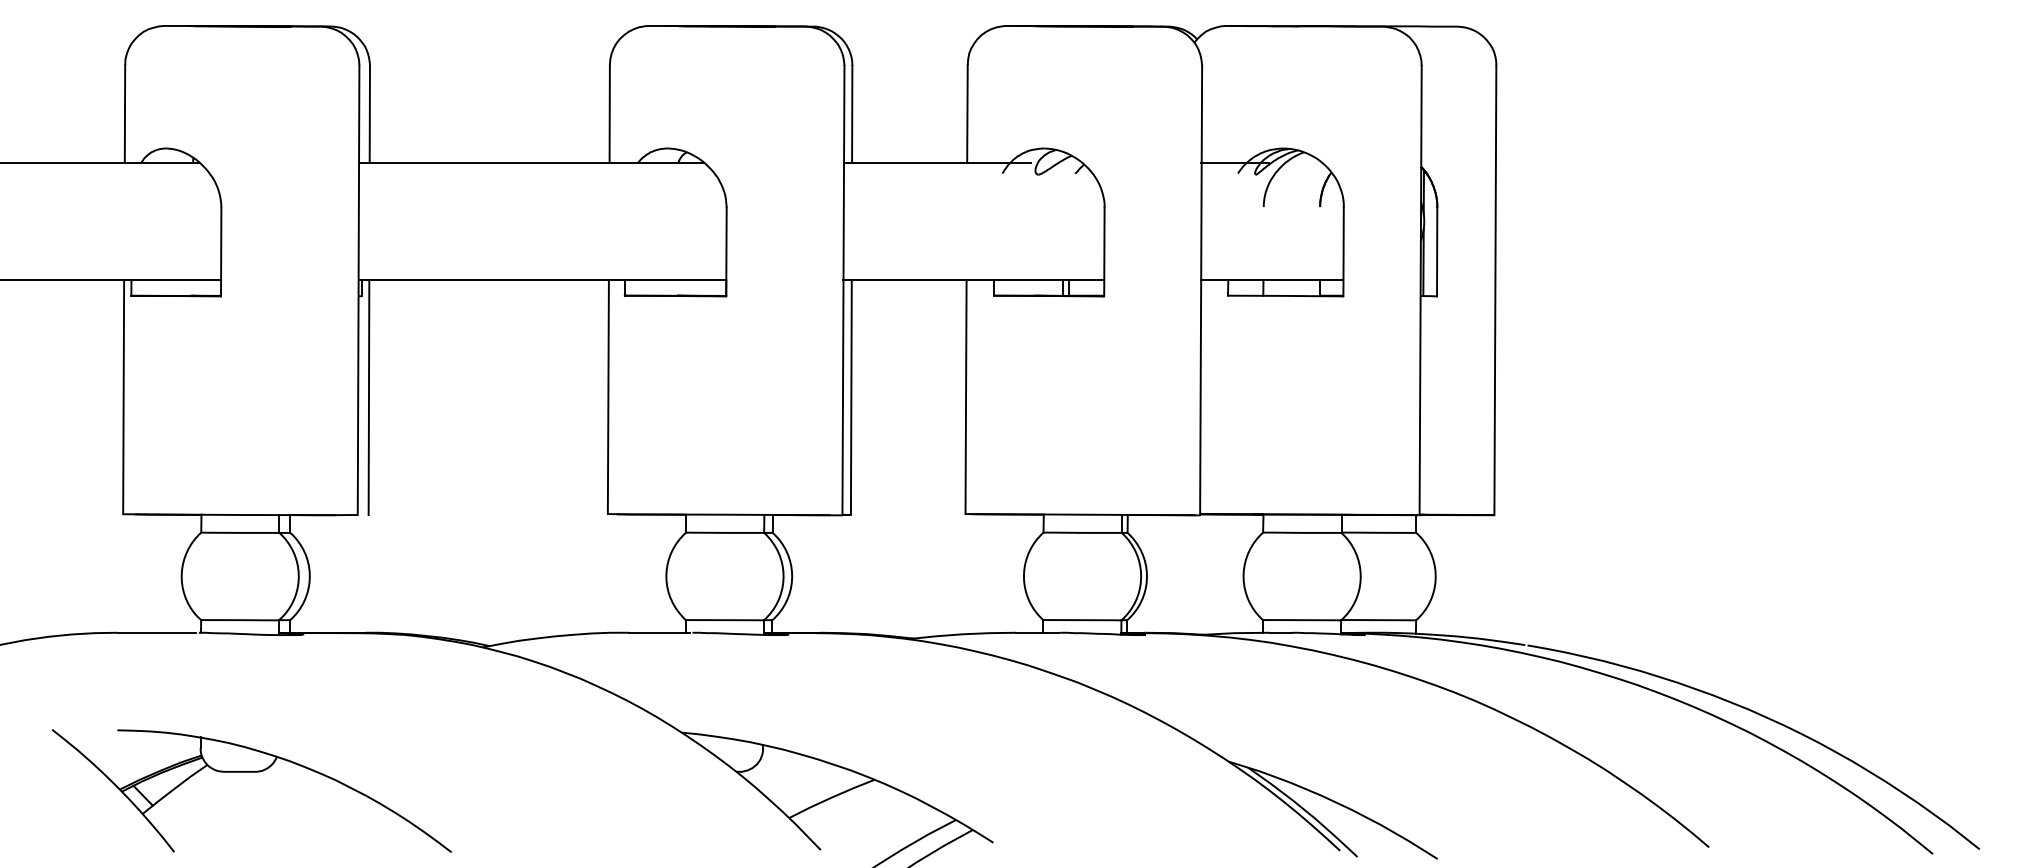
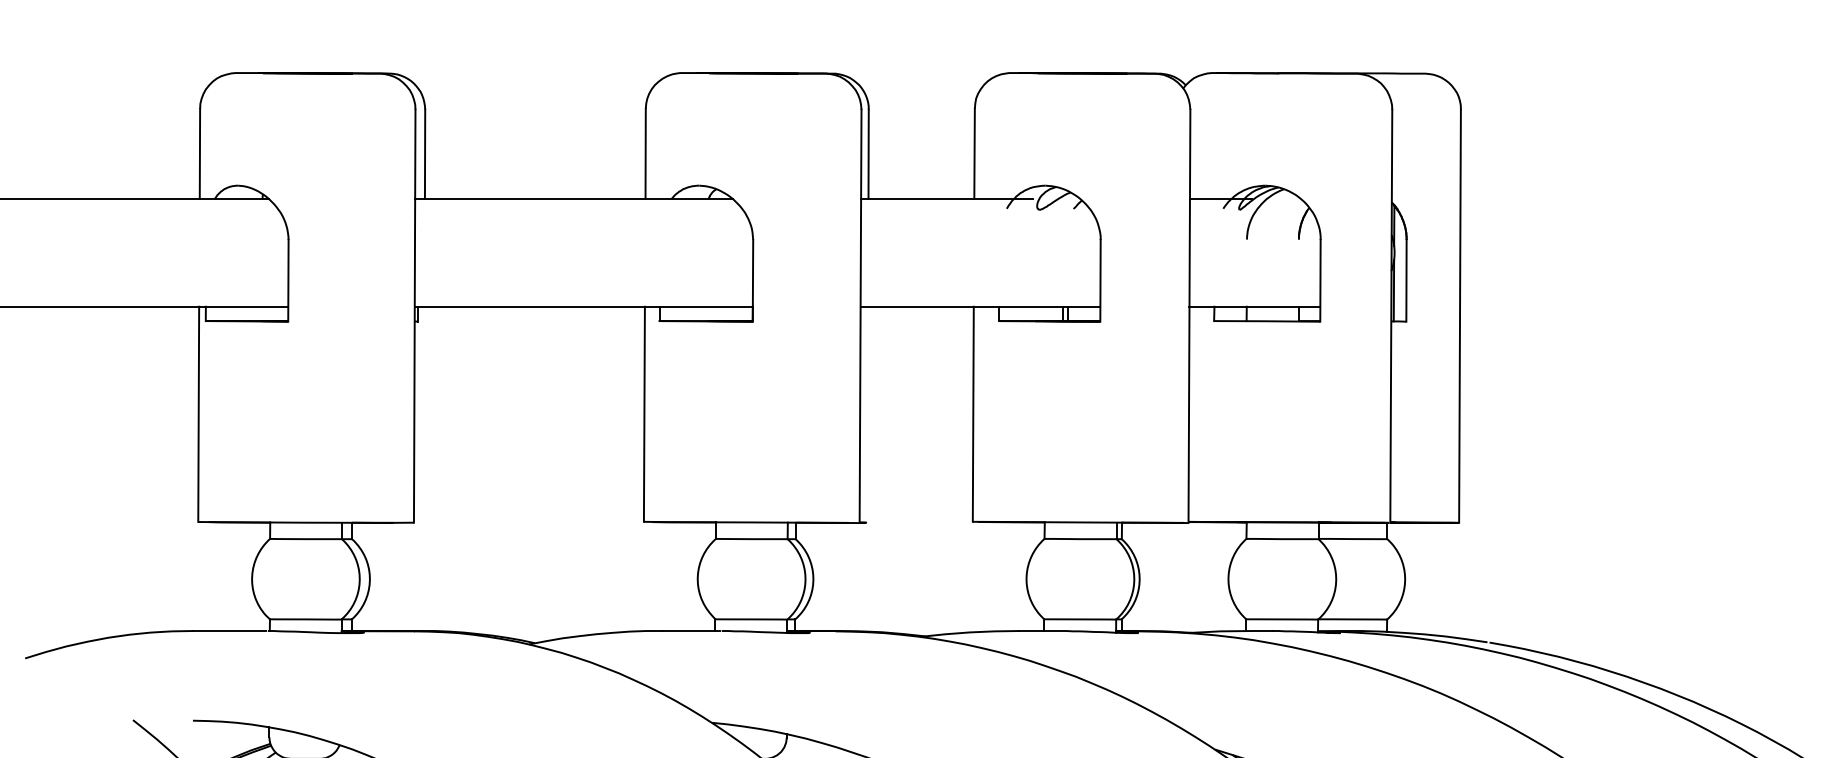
line: (368, 397) -> (423, 414), removed
line: (850, 397) -> (867, 414), removed

